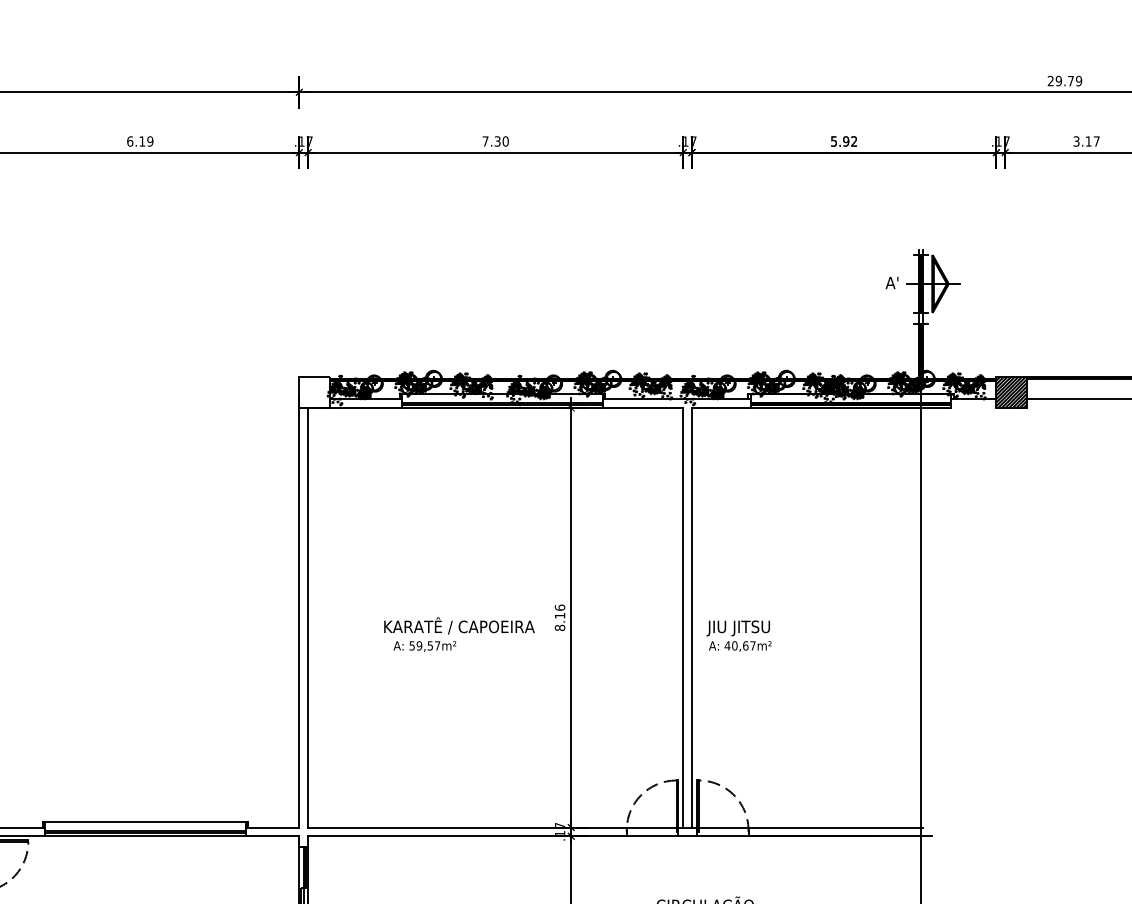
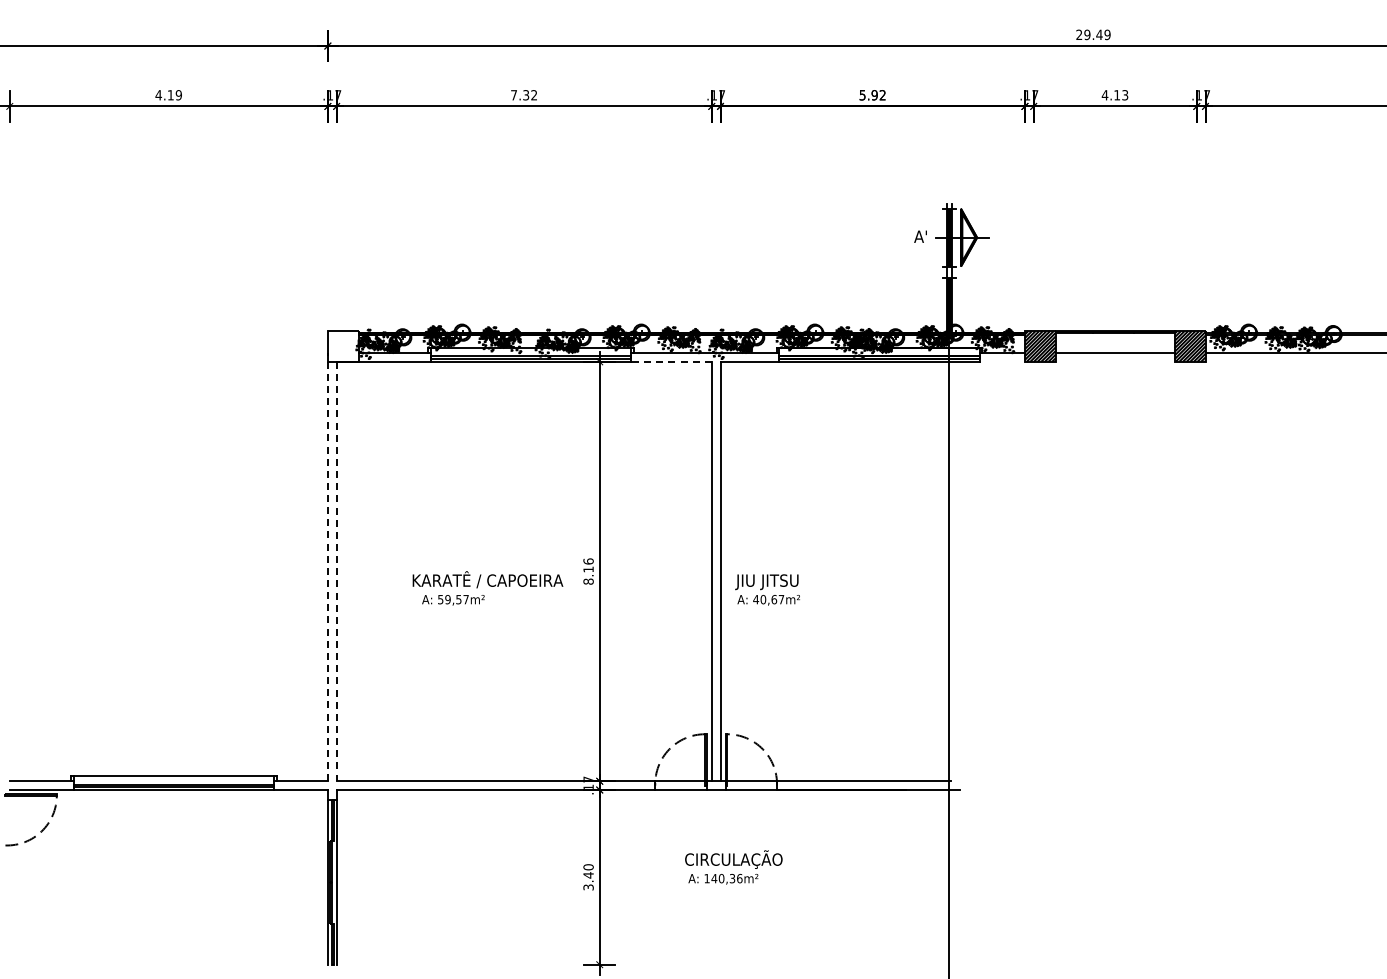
text: (1070, 80) -> (1099, 34), 29.79 -> 29.49
text: (129, 141) -> (158, 95), 6.19 -> 4.19
text: (505, 141) -> (534, 95), 7.30 -> 7.32
text: (1085, 141) -> (1114, 95), 3.17 -> 4.13
line: (641, 407) -> (670, 361), solid -> dashed
line: (298, 612) -> (327, 566), solid -> dashed
line: (307, 617) -> (336, 571), solid -> dashed

